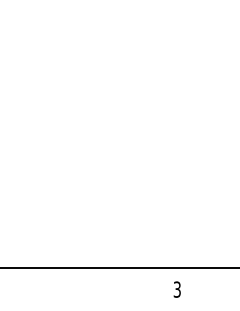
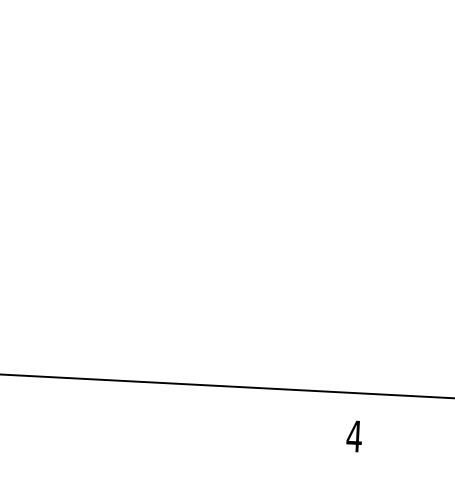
text: (177, 289) -> (354, 436), 3 -> 4

